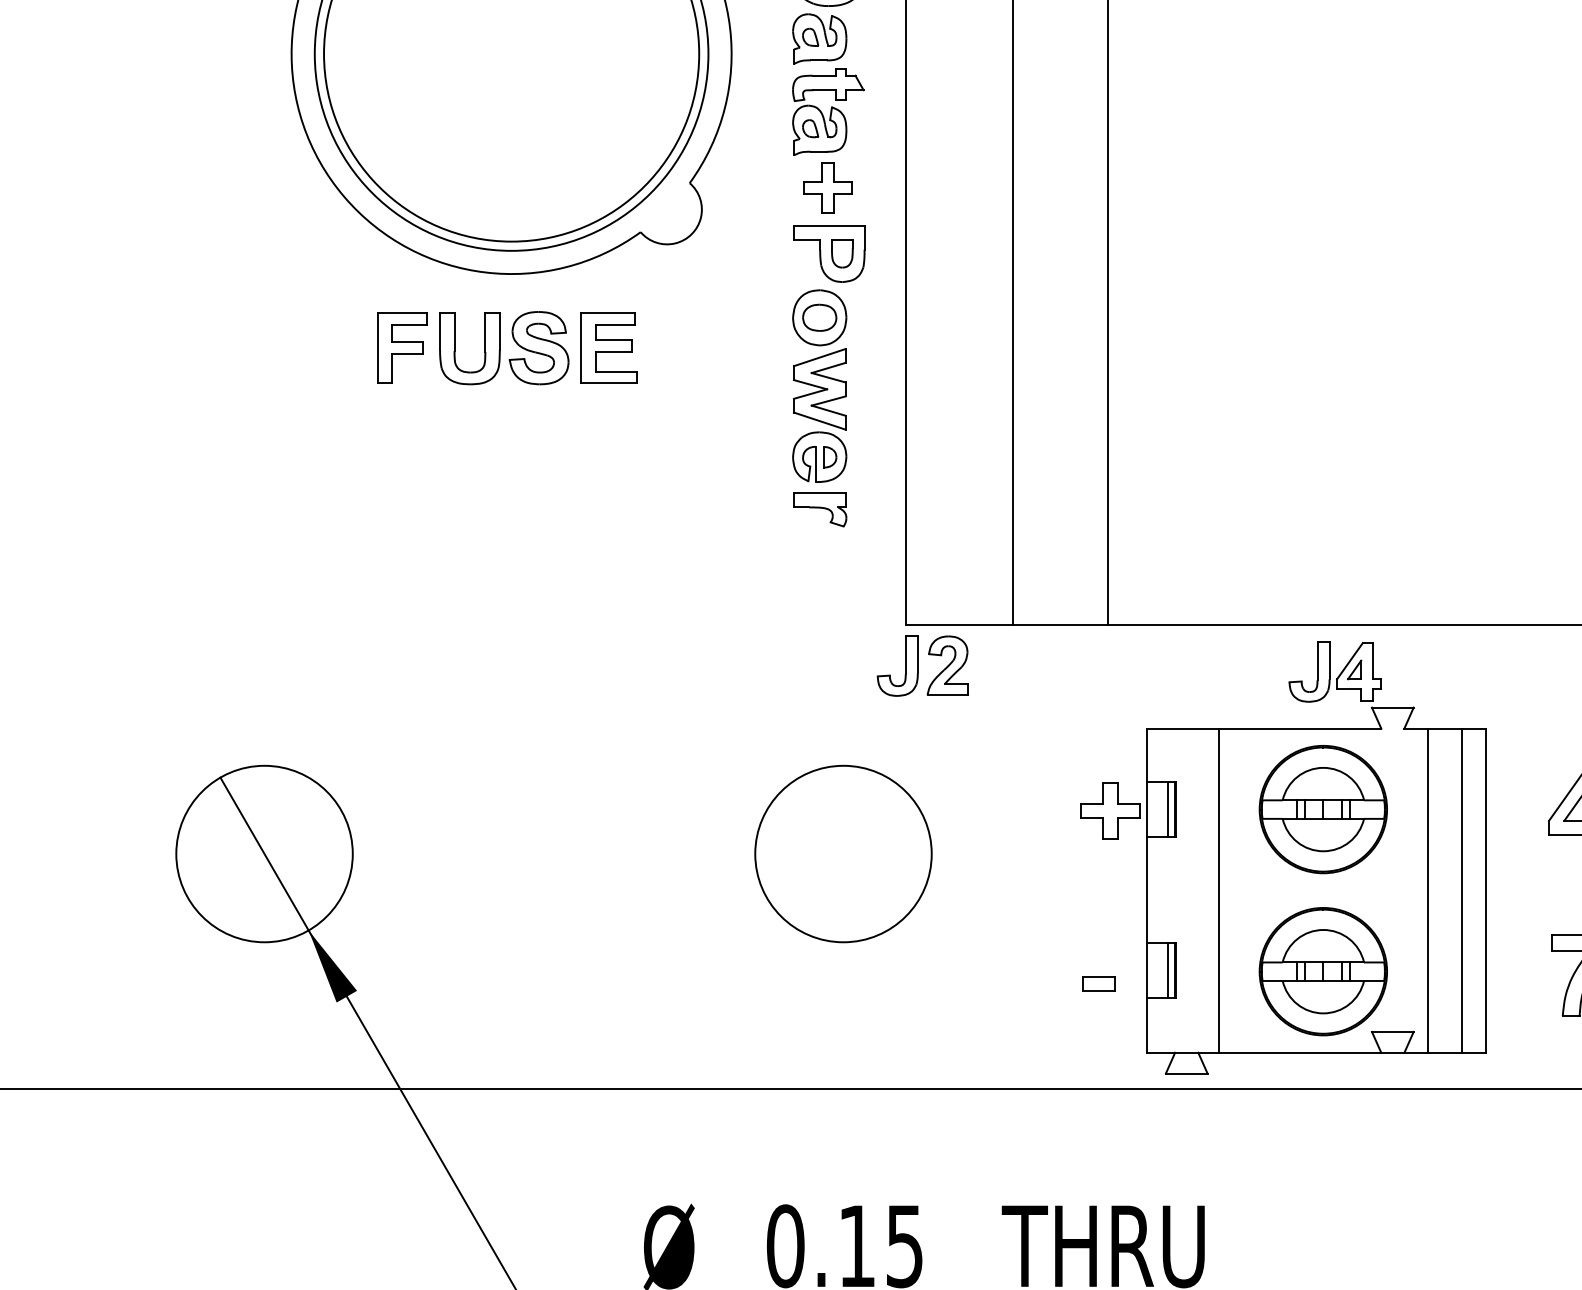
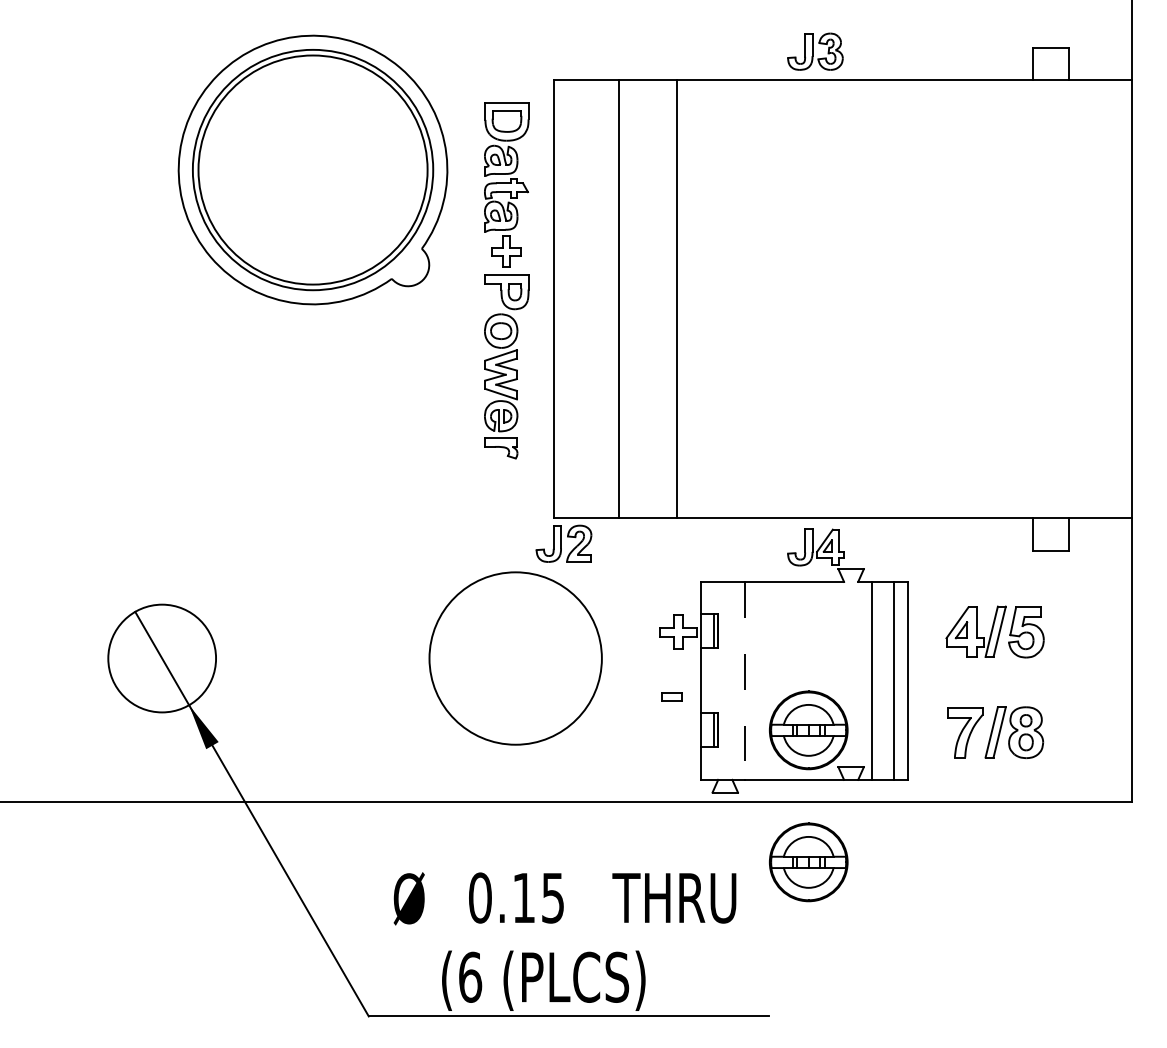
part: (505, 347) -> (309, 349), removed
part: (1323, 809) -> (808, 862), moved
circle: (843, 853) -> (515, 658), size x1.6
line: (1219, 889) -> (745, 680), solid -> dashed
part: (1098, 983) -> (671, 696), moved

